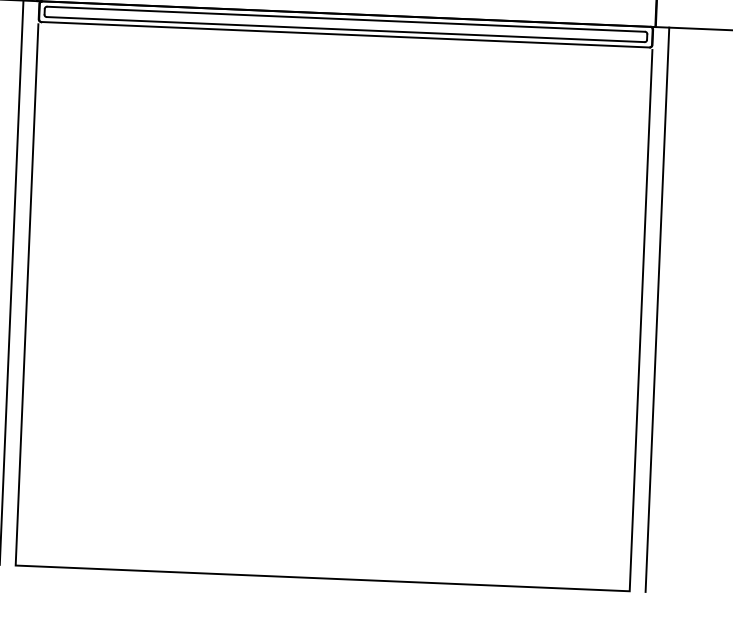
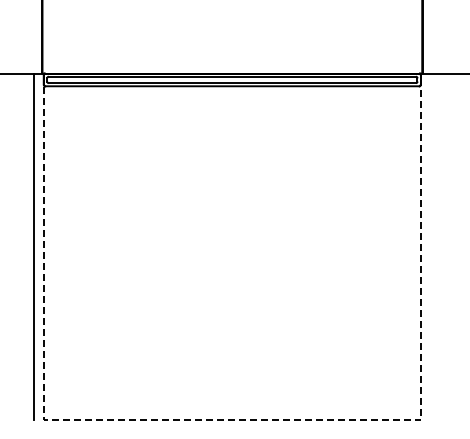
line: (656, 308) -> (430, 246), removed
line: (322, 578) -> (232, 420), solid -> dashed

